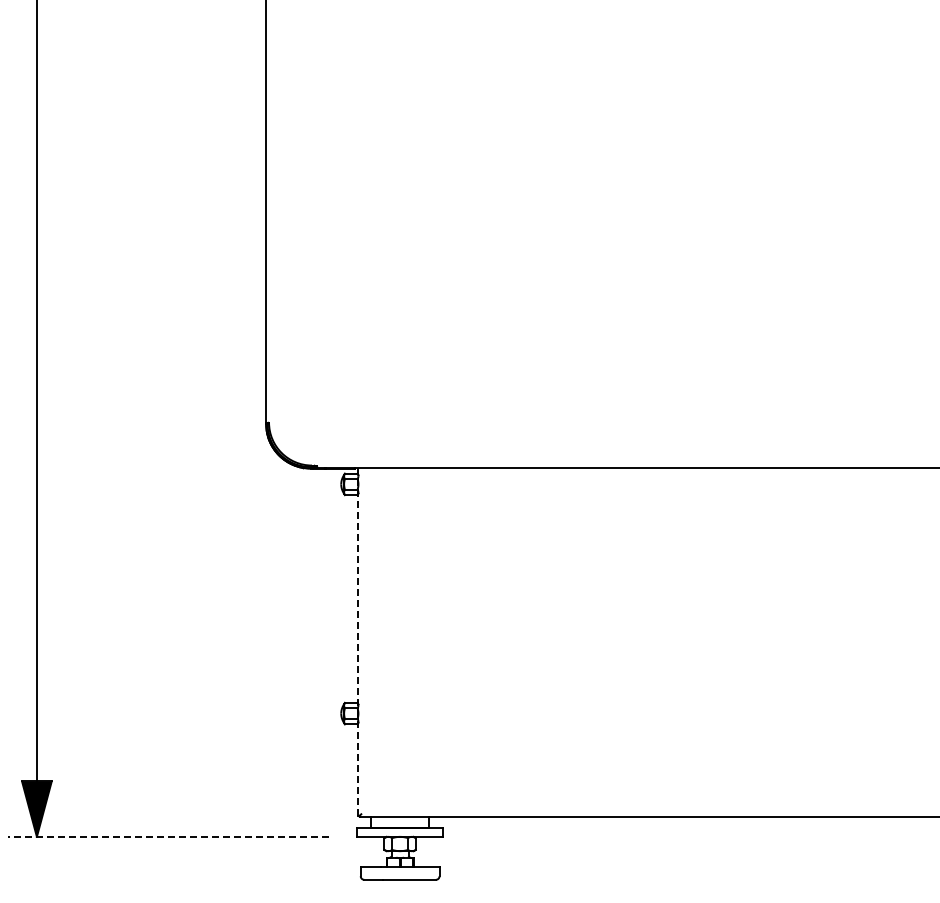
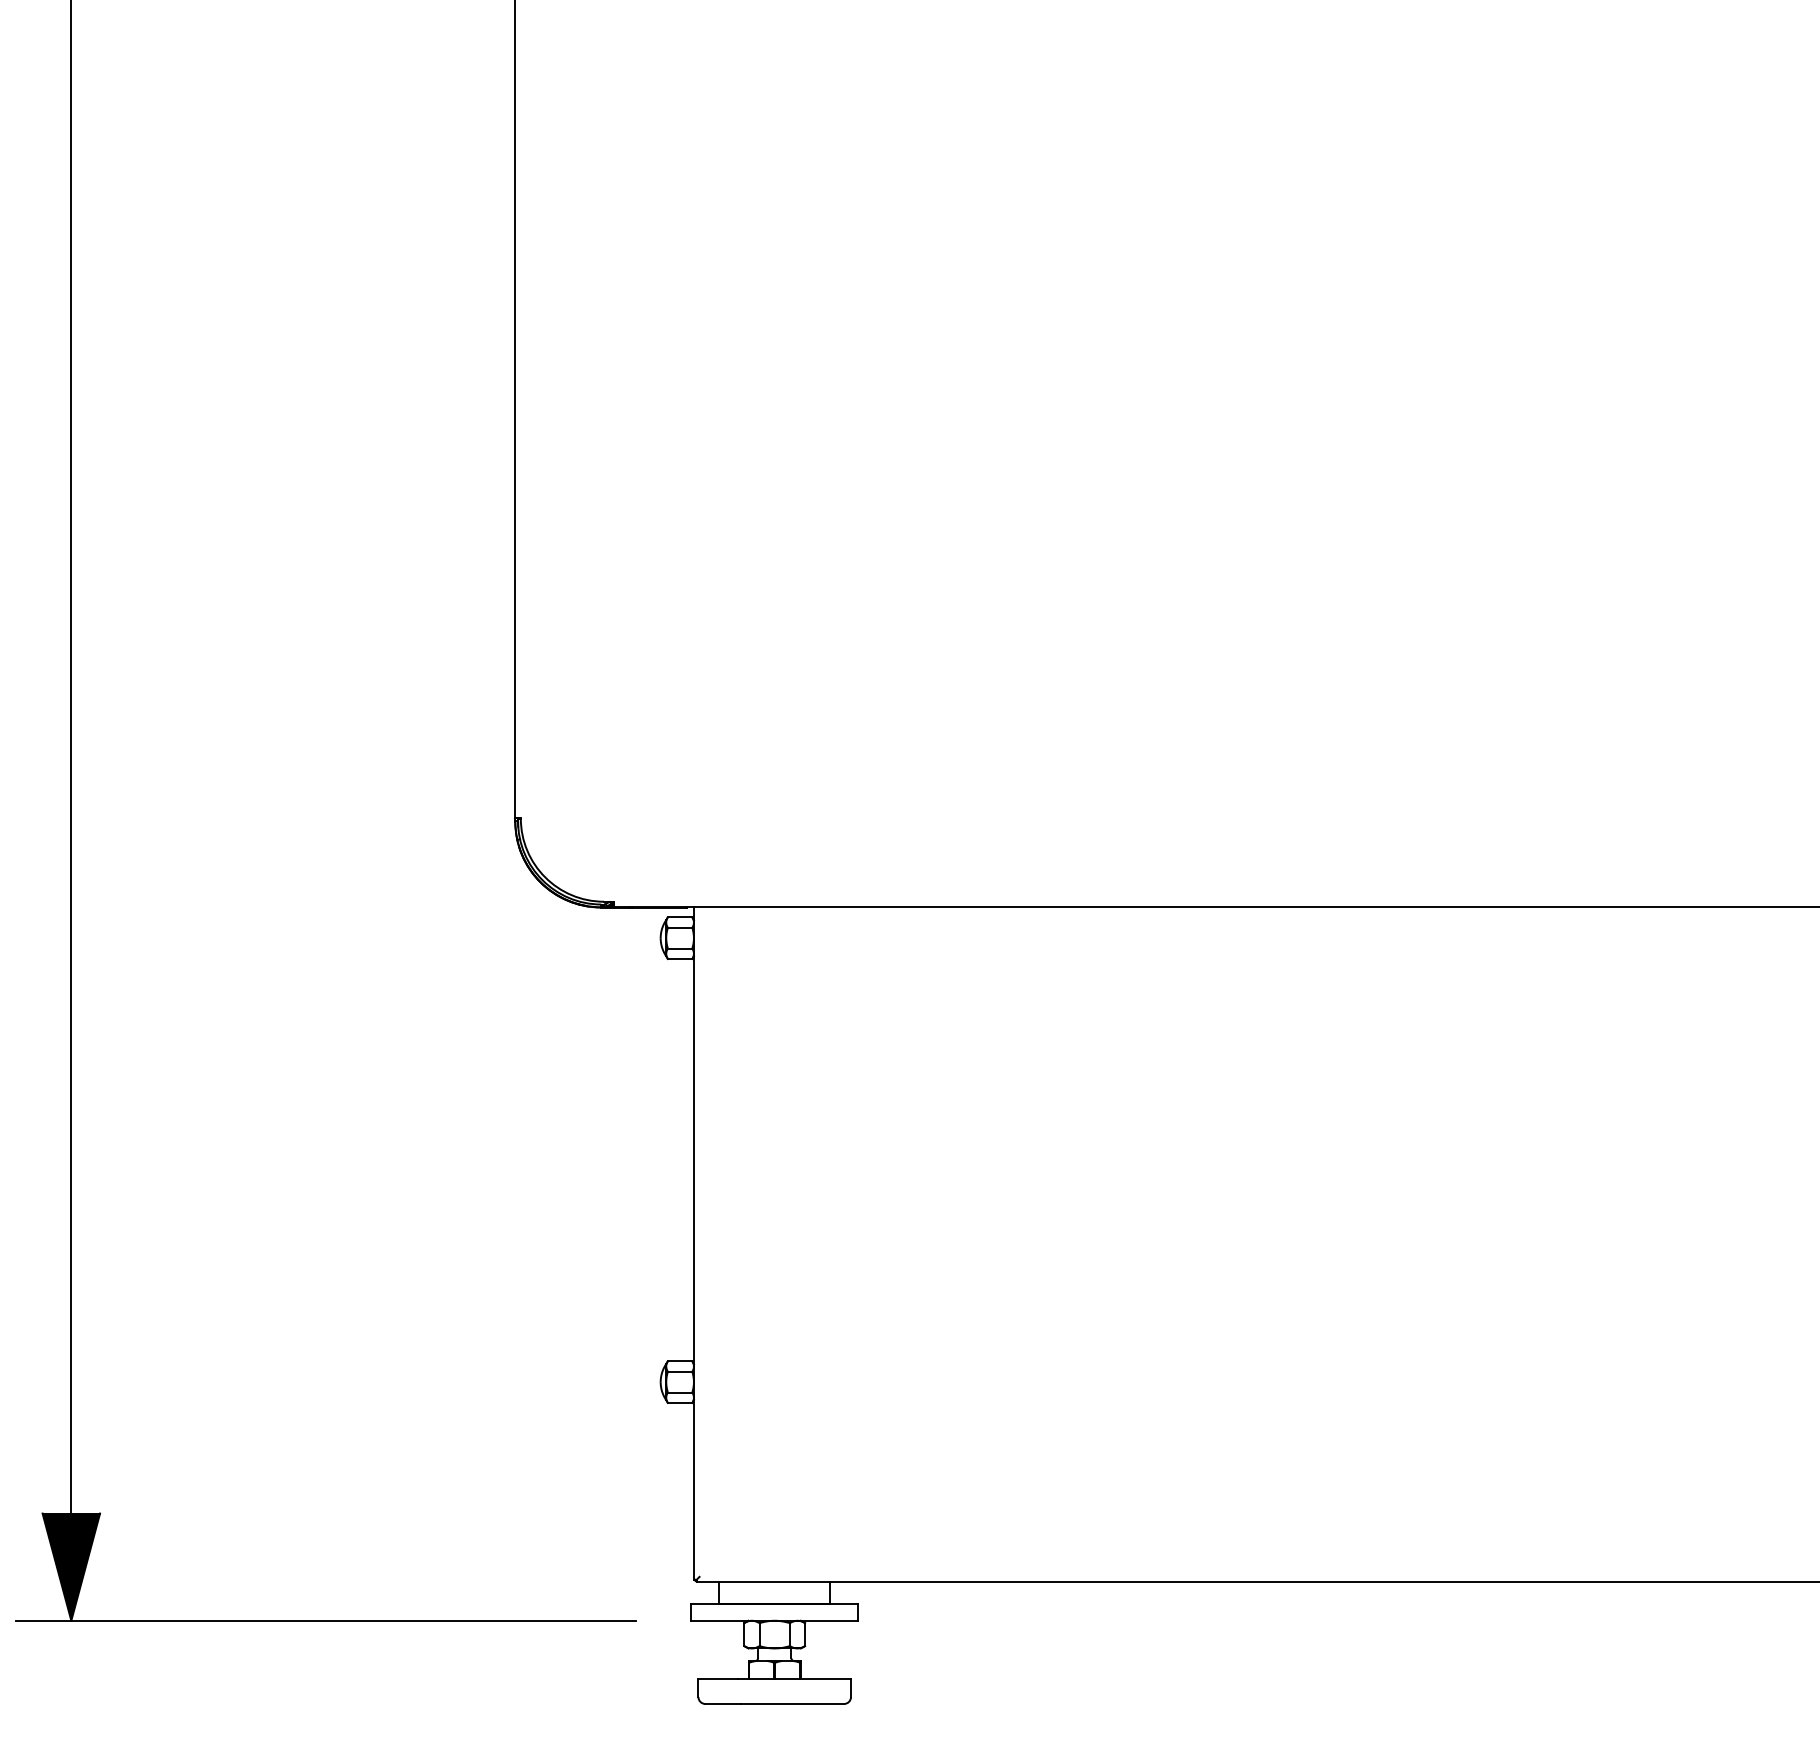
line: (358, 642) -> (694, 1244), dashed -> solid
line: (167, 836) -> (324, 1620), dashed -> solid

